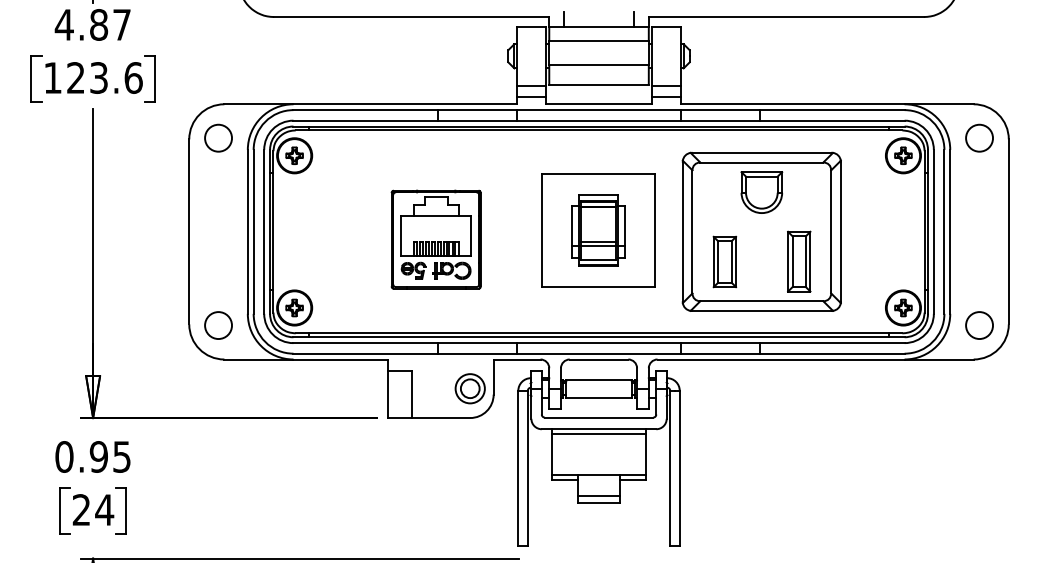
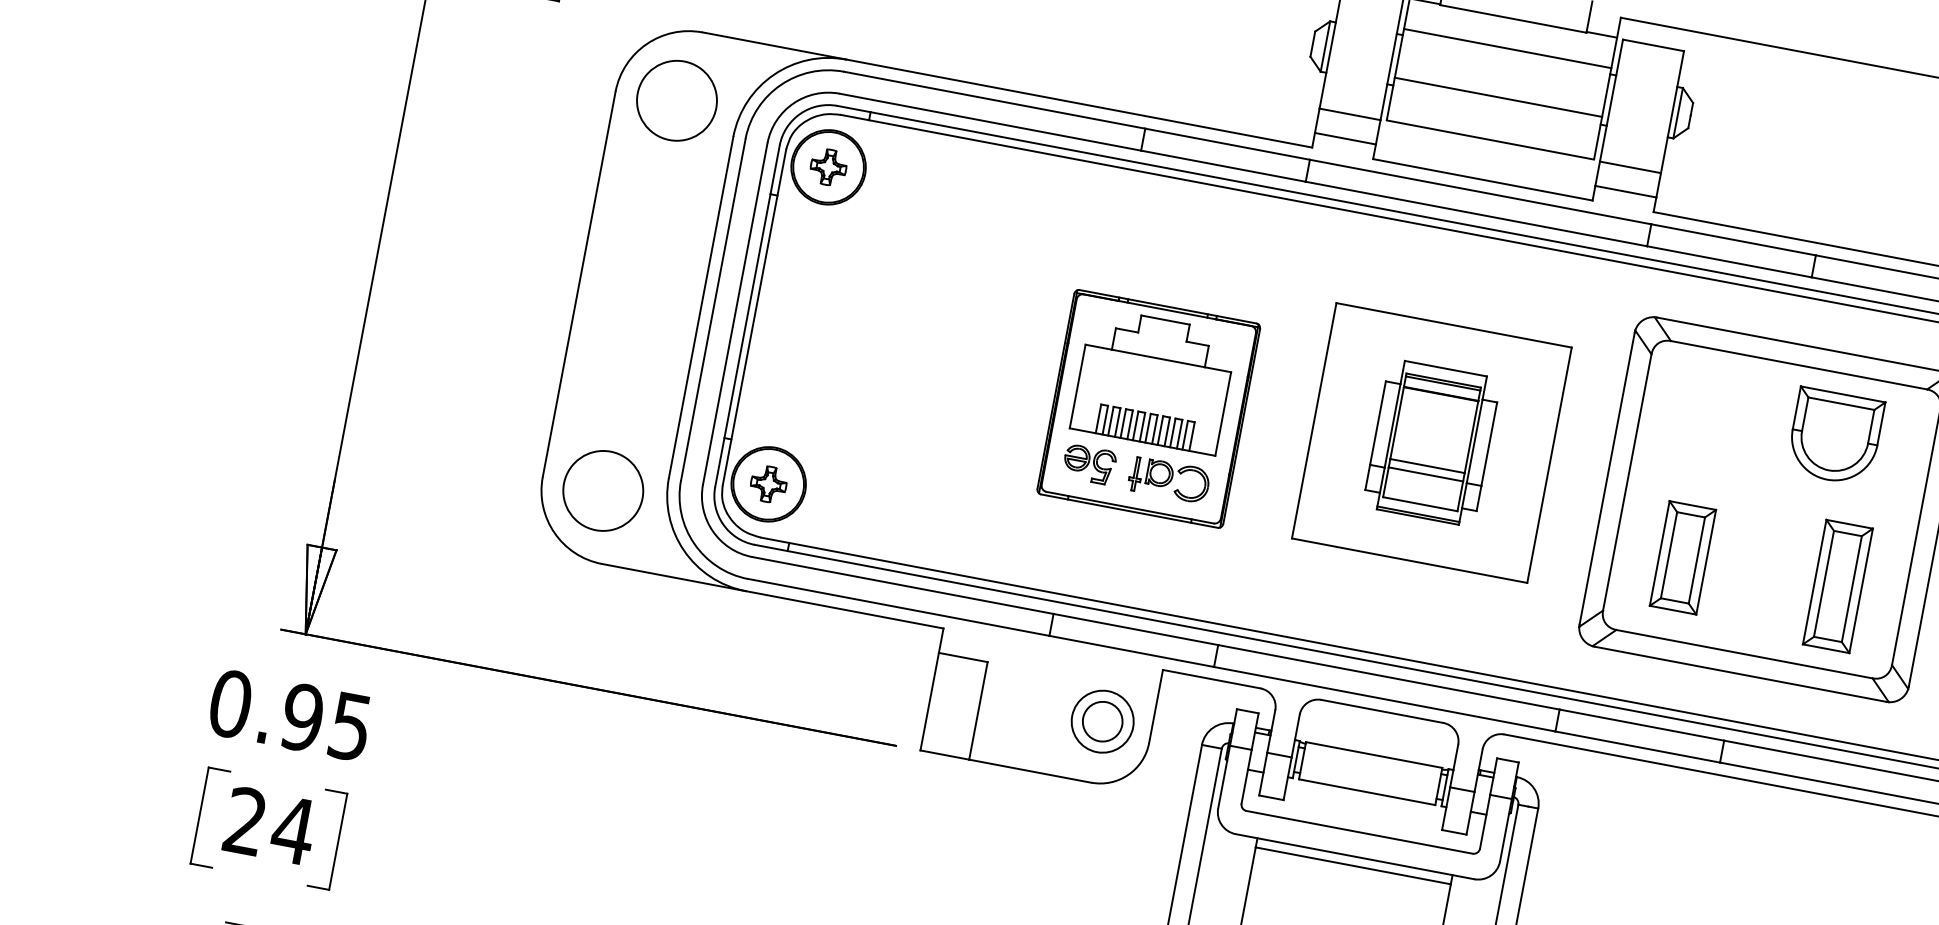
circle: (218, 137) -> (677, 99), size x1.4
part: (761, 192) -> (1834, 436), moved
part: (435, 239) -> (1147, 408), moved
circle: (218, 325) -> (603, 490), size x1.4

